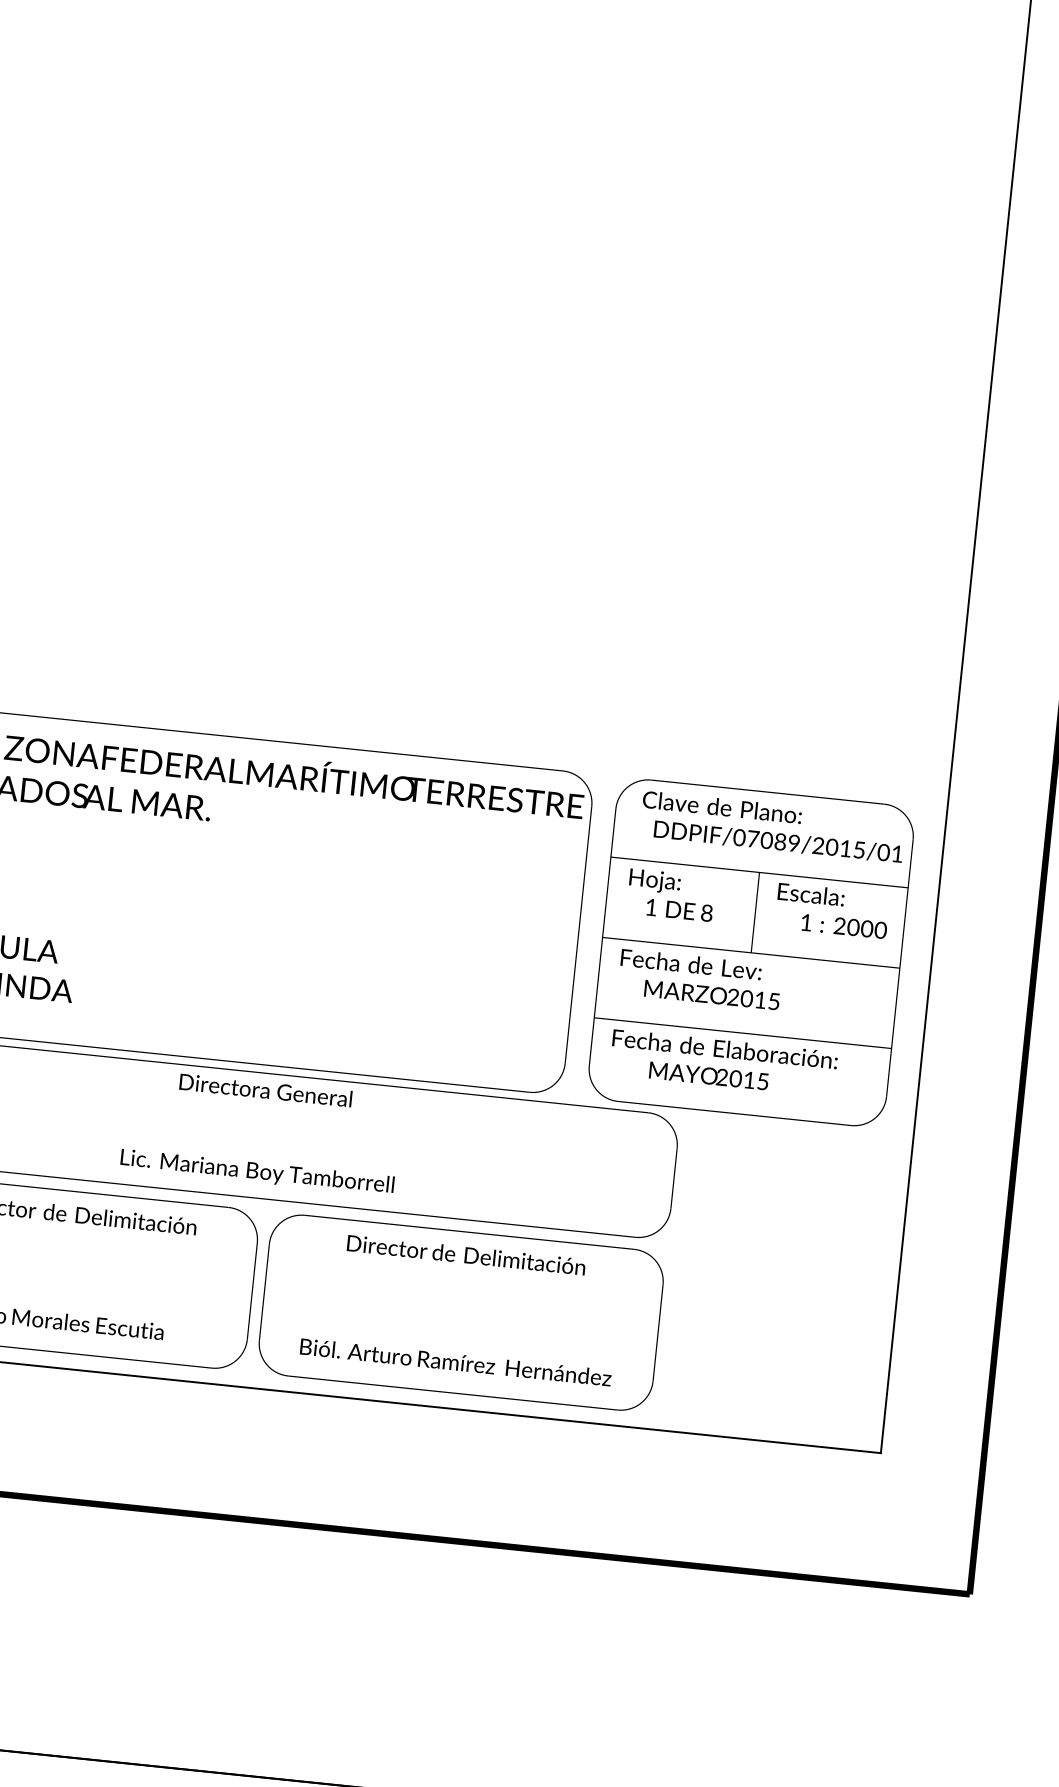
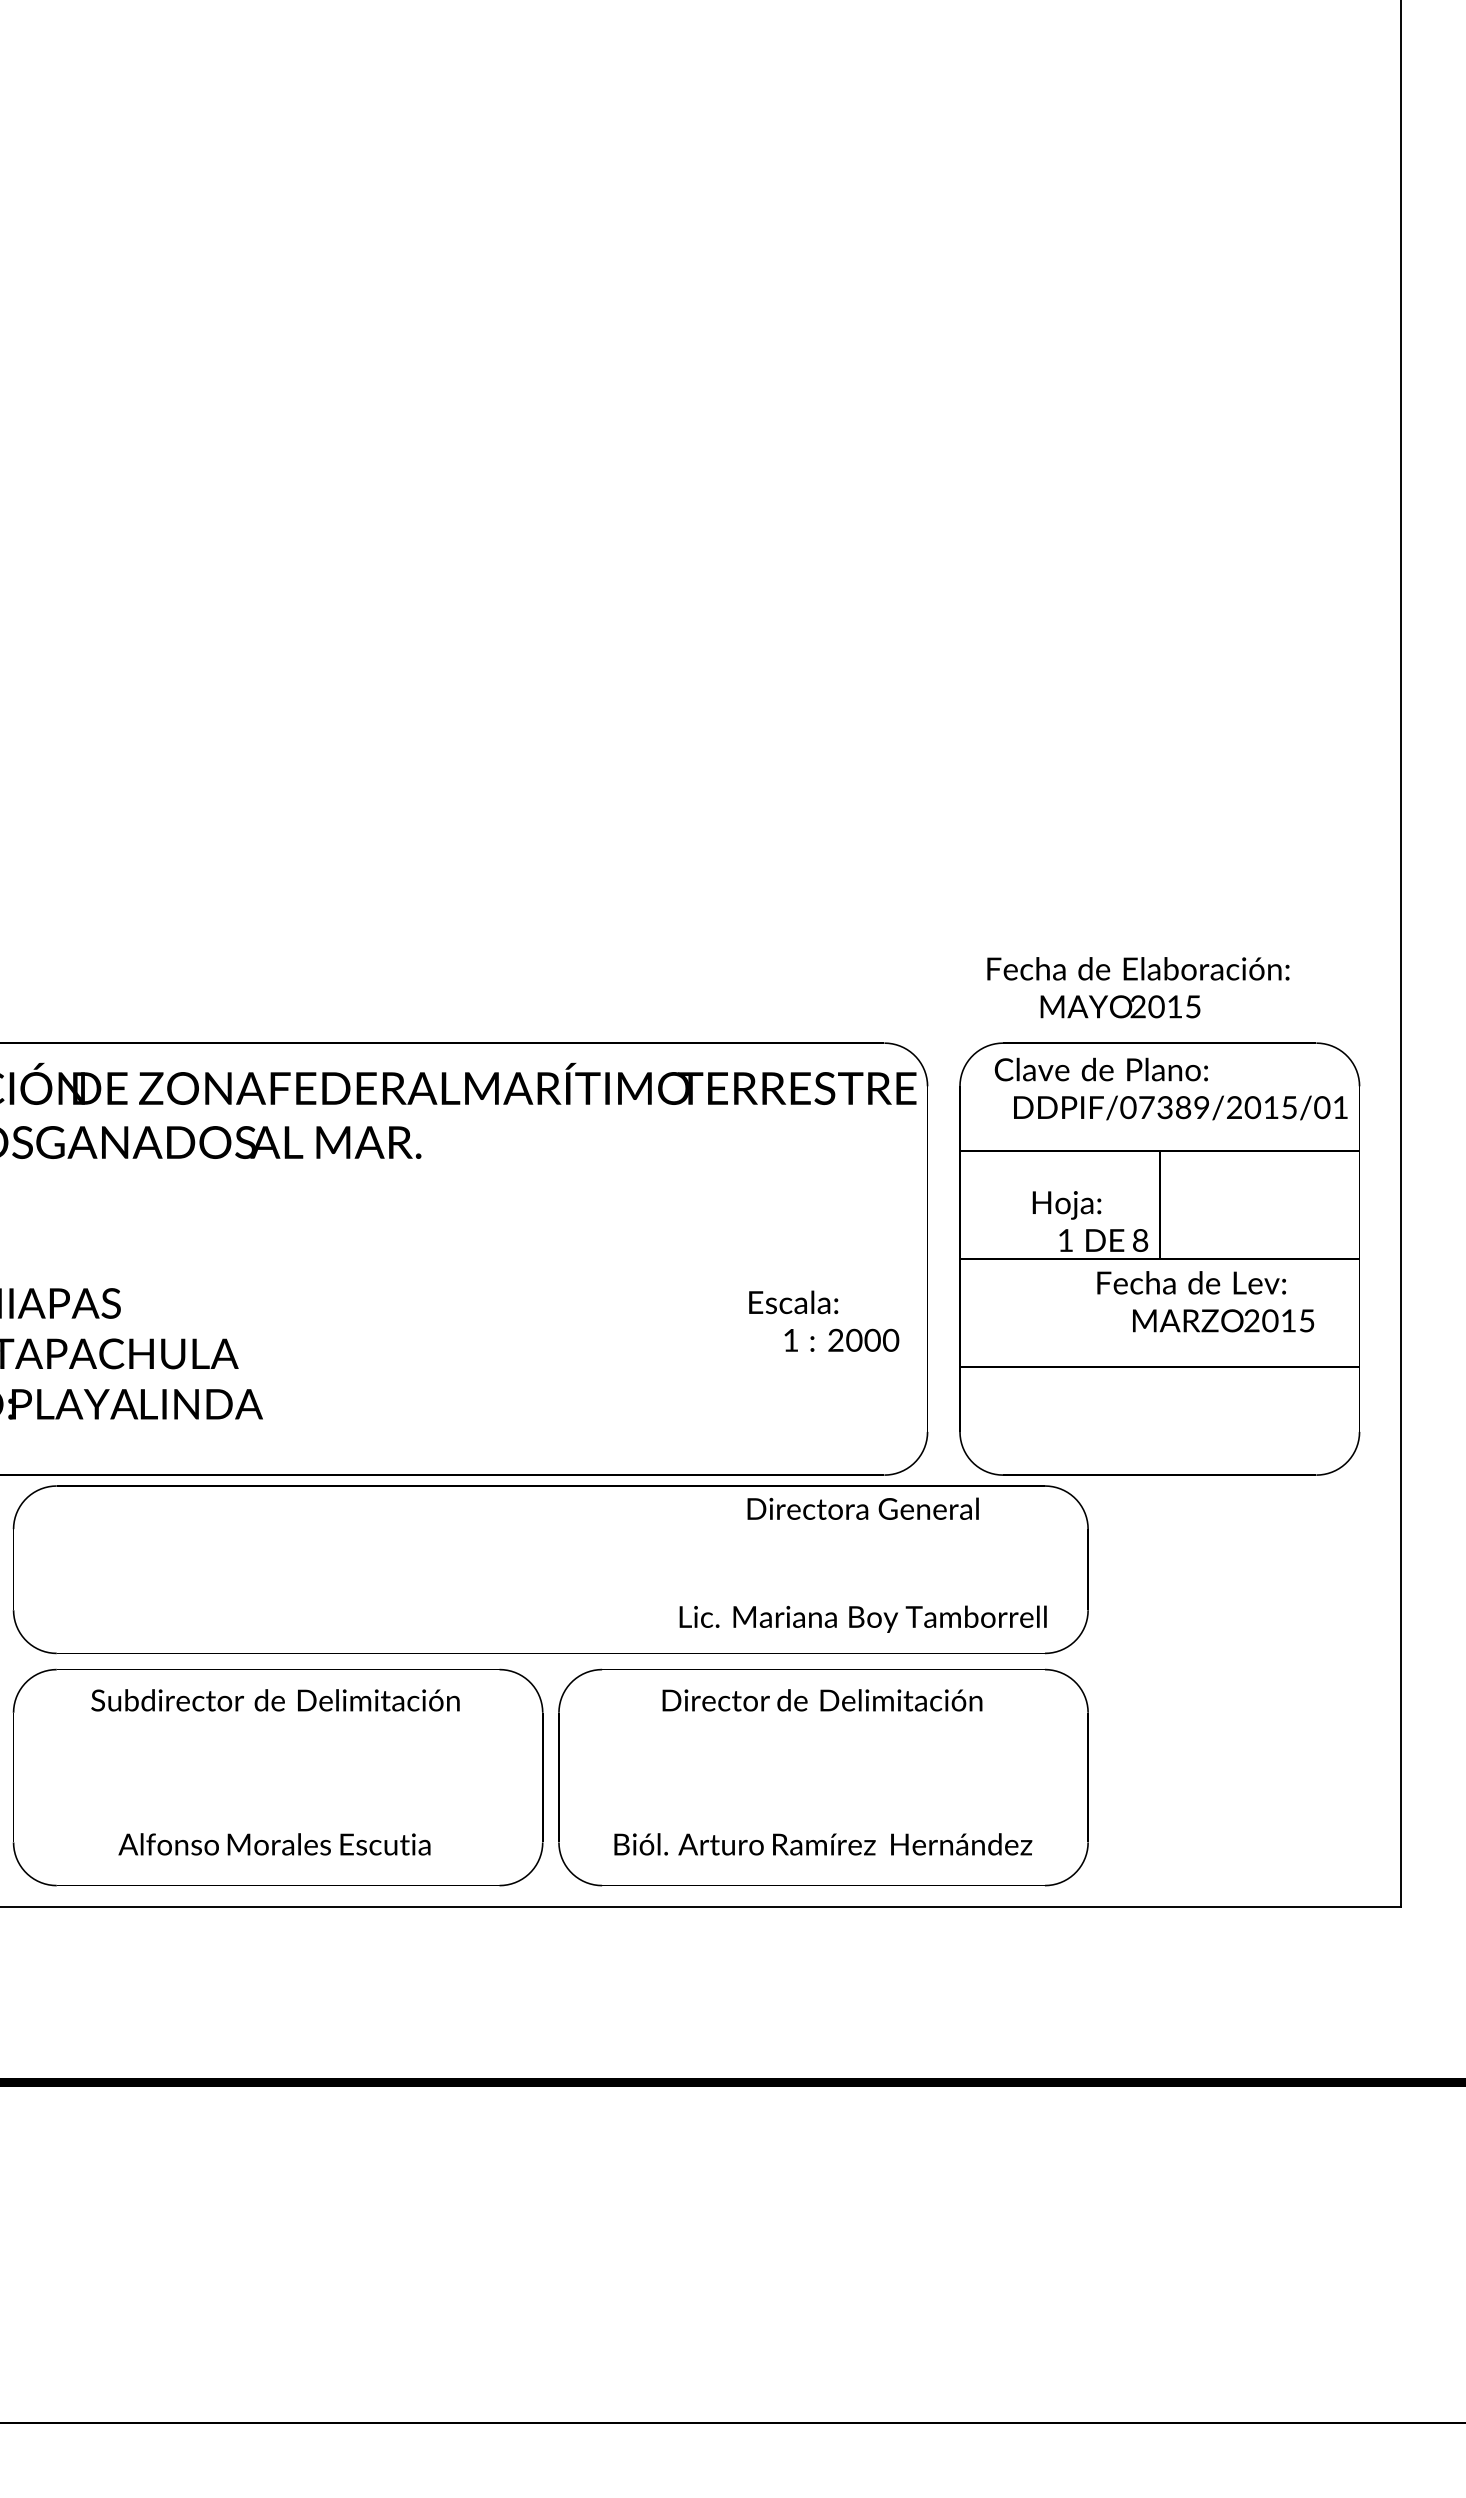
text: (767, 840) -> (1165, 1107), DDPIF/07089/2015/01 -> DDPIF/07389/2015/01
text: (671, 895) -> (1090, 1221), moved
text: (832, 910) -> (824, 1320), moved
text: (700, 979) -> (1205, 1301), moved
text: (723, 1063) -> (1138, 987), moved
text: (261, 1131) -> (862, 1564), moved

